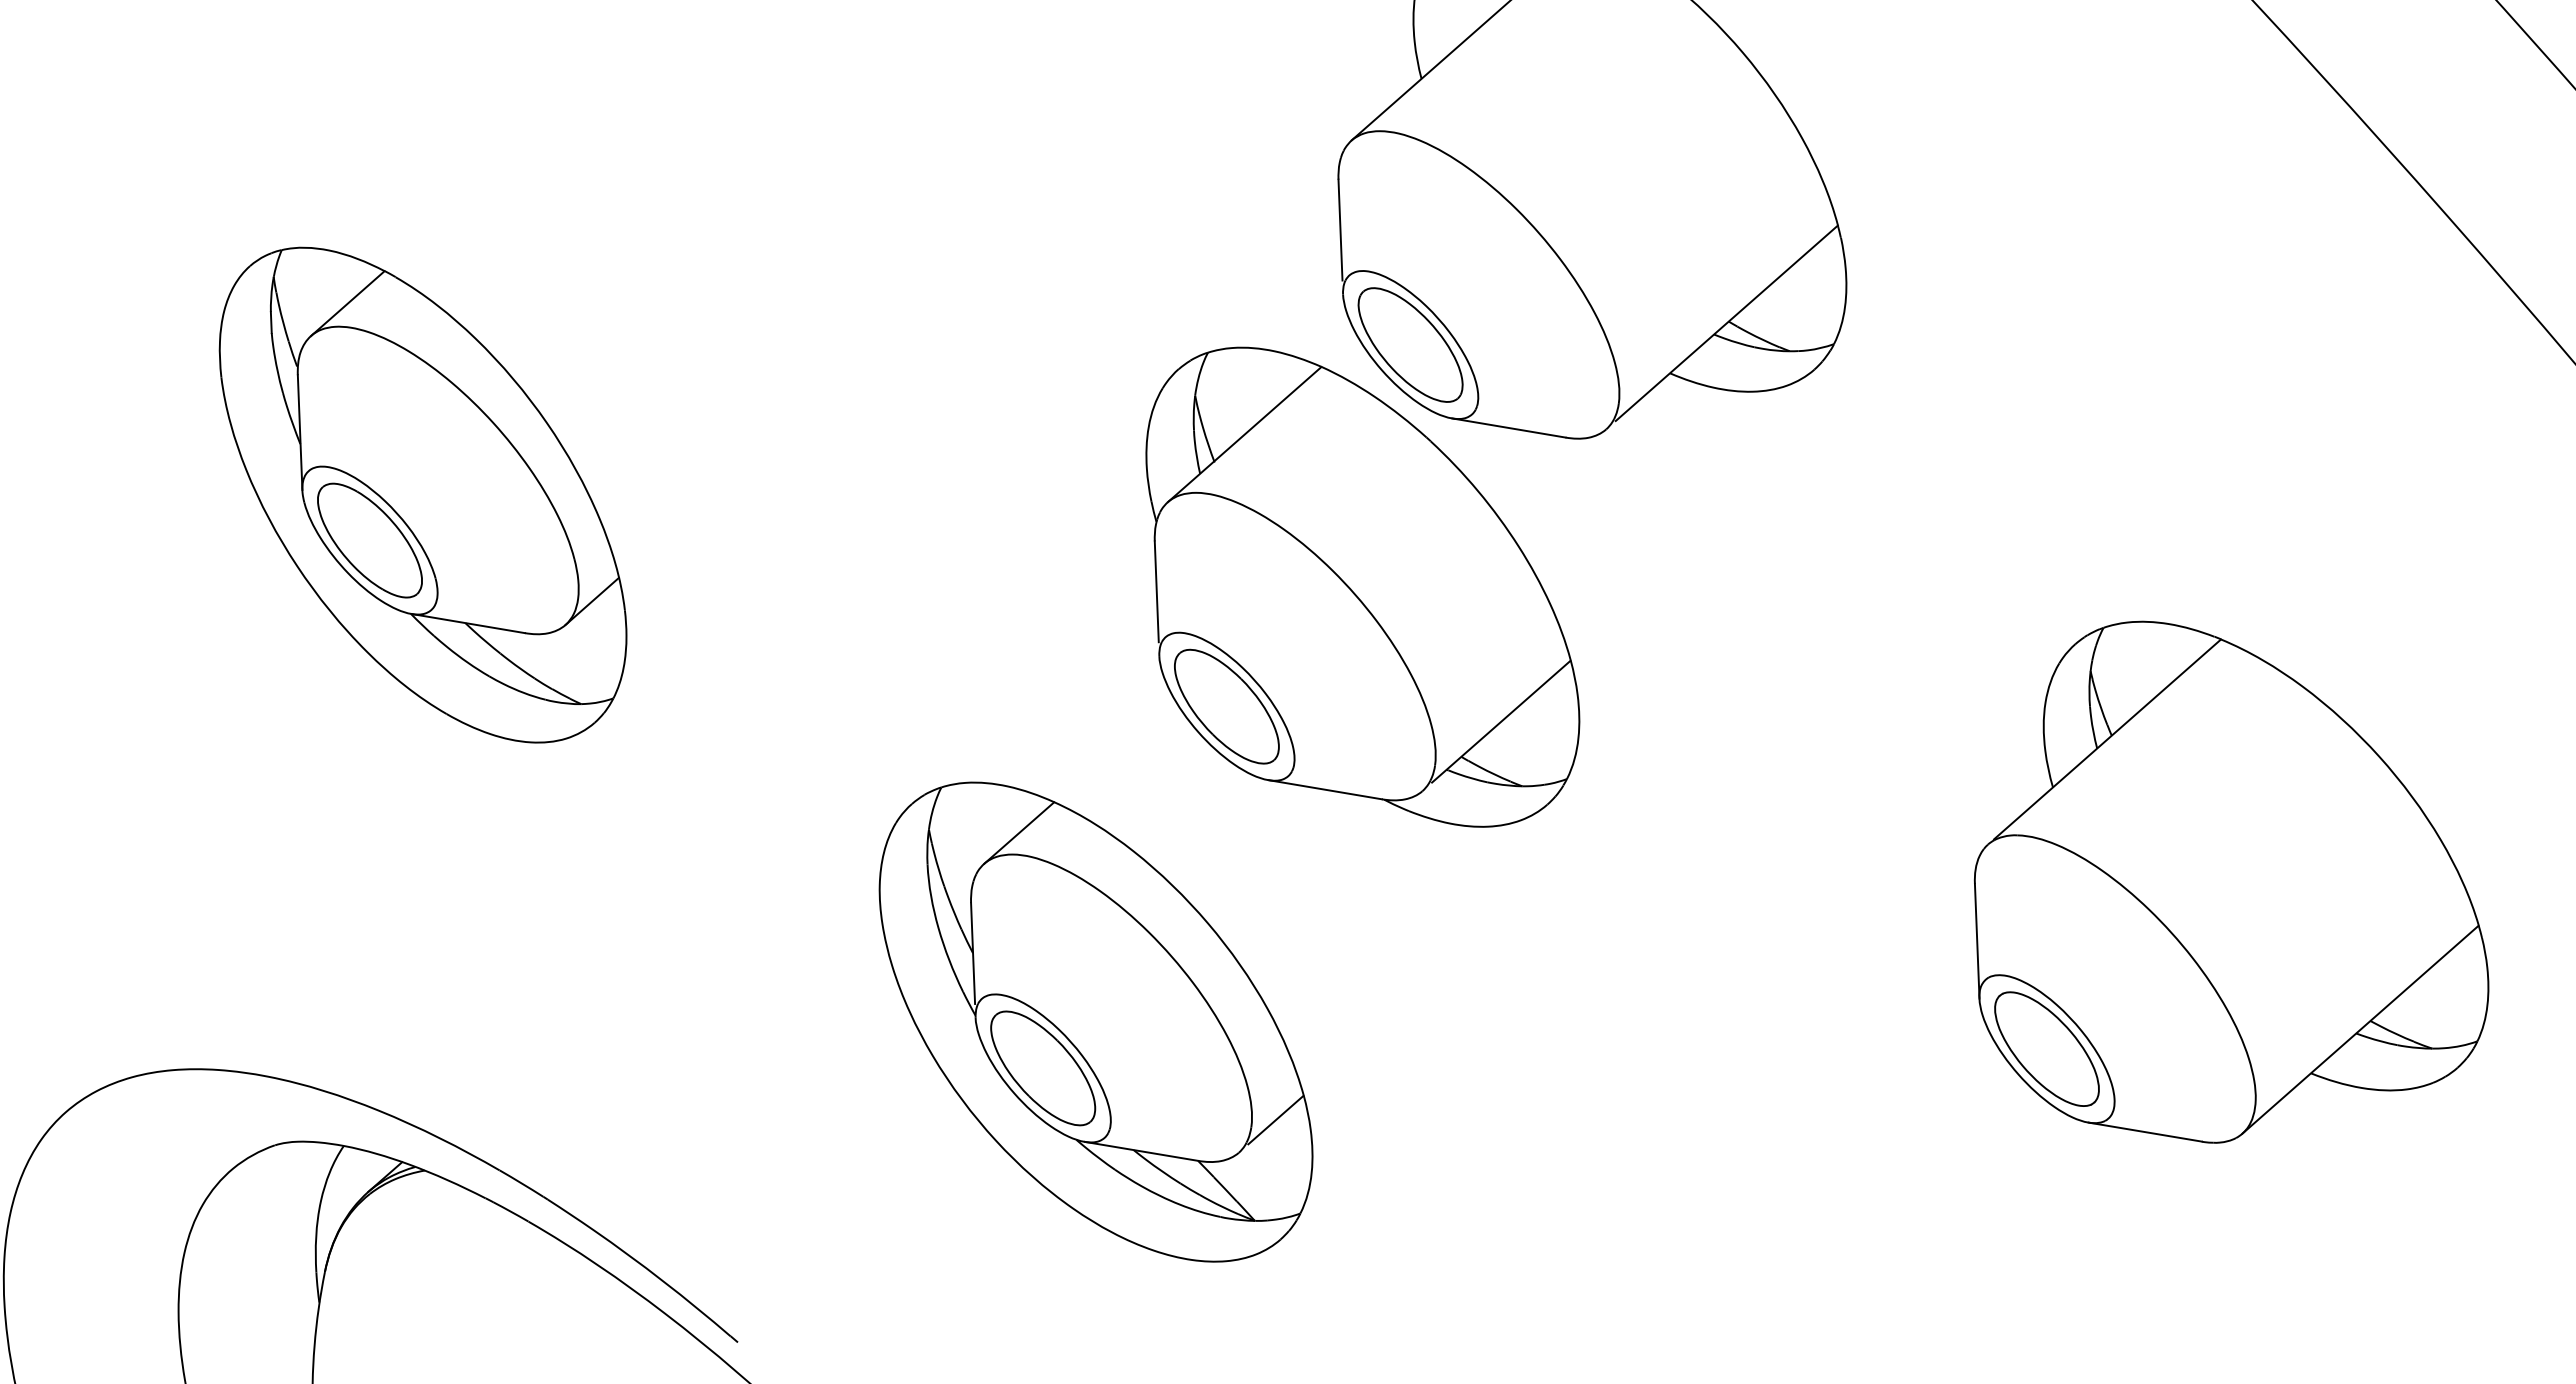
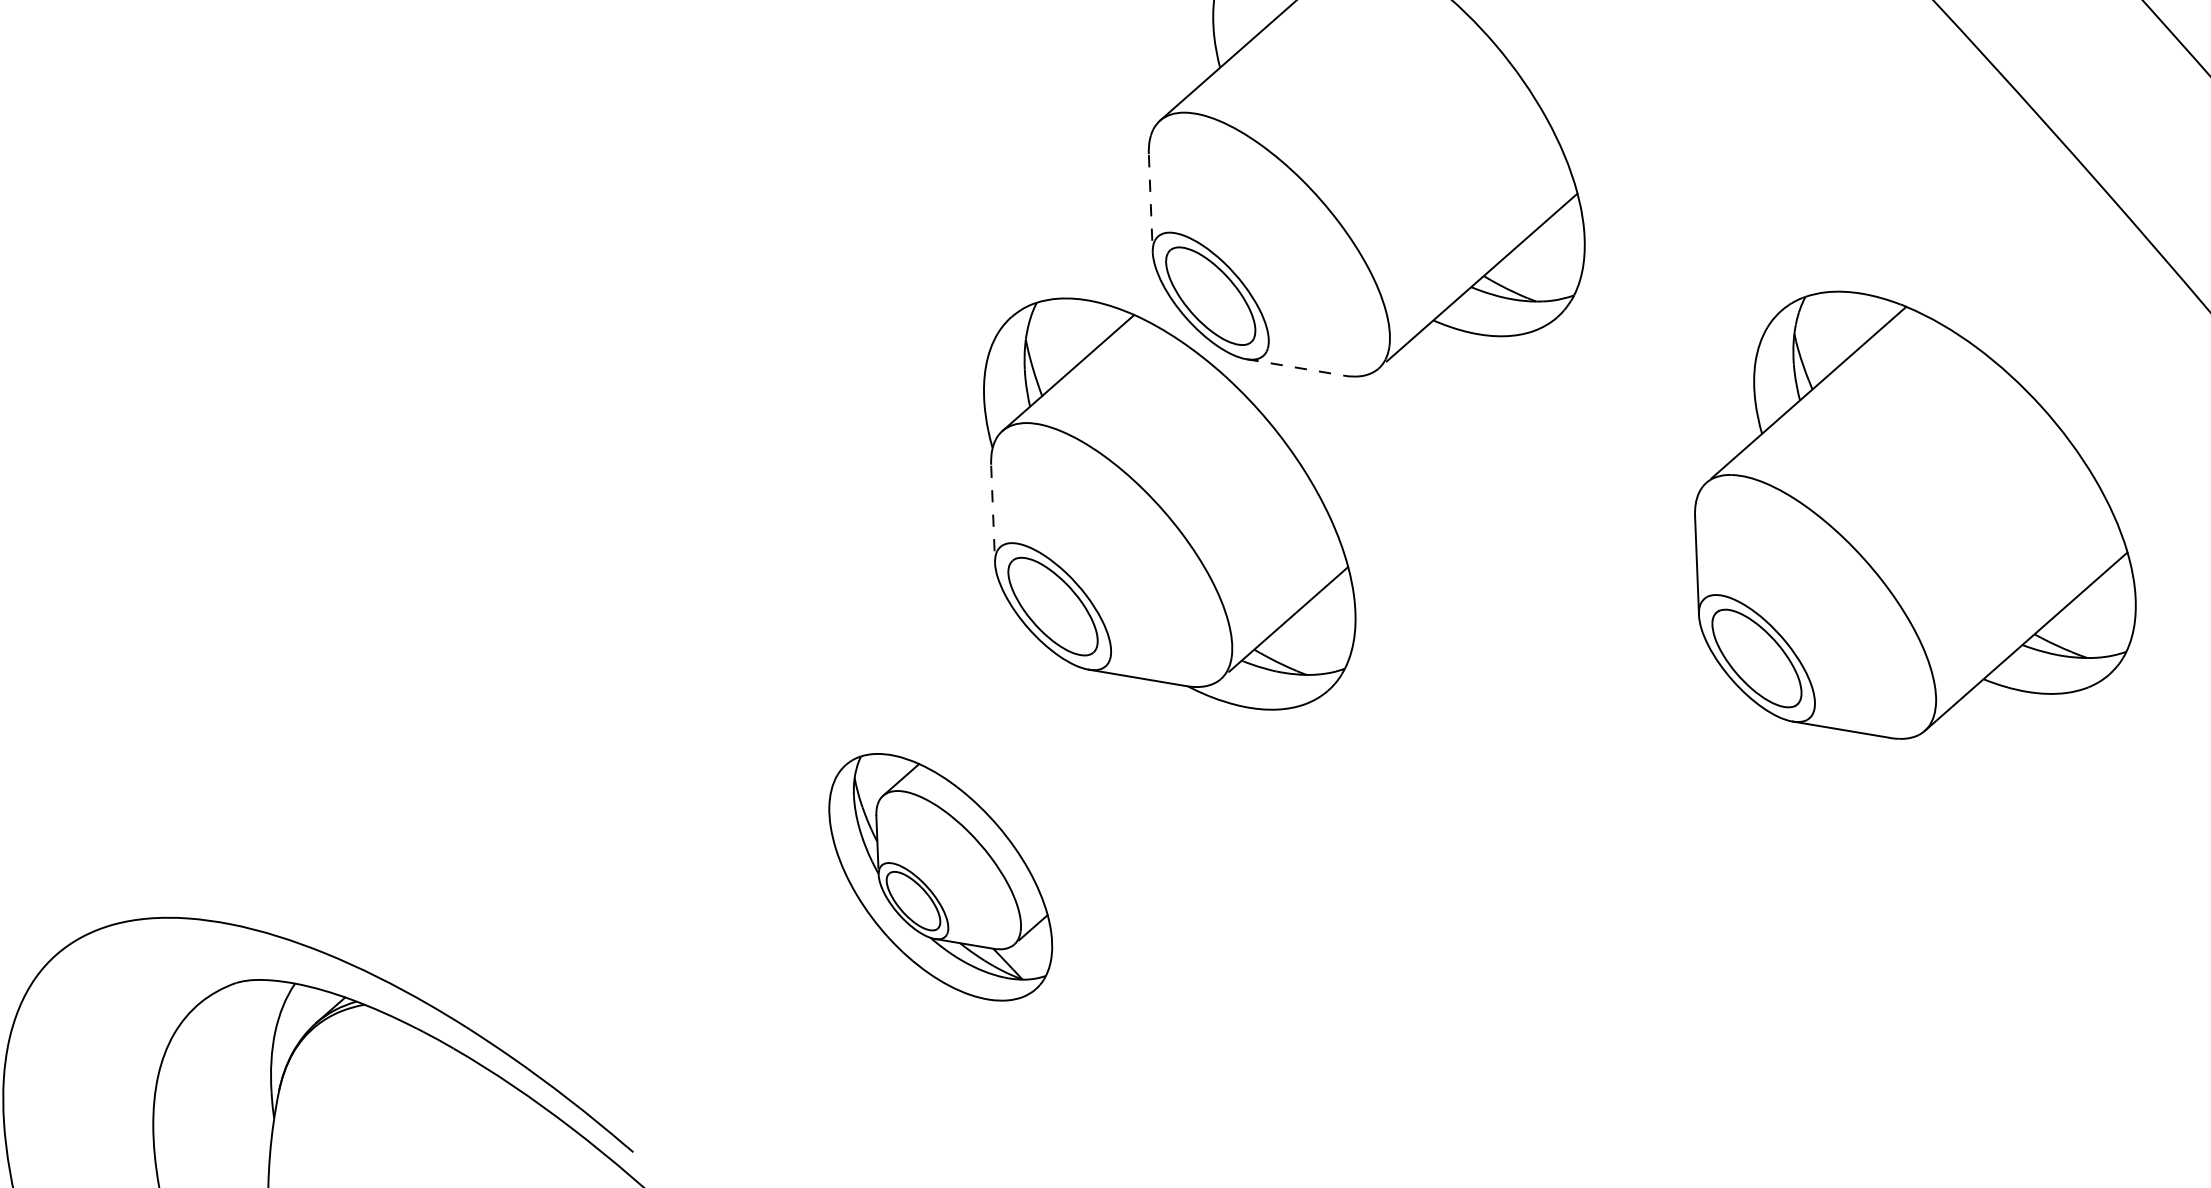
line: (1340, 229) -> (1150, 197), solid -> dashed
line: (1509, 428) -> (1295, 367), solid -> dashed
part: (422, 494) -> (362, 424), removed
line: (1156, 591) -> (992, 507), solid -> dashed
part: (2231, 881) -> (1915, 514), moved
part: (1095, 1021) -> (940, 876), size x0.6

